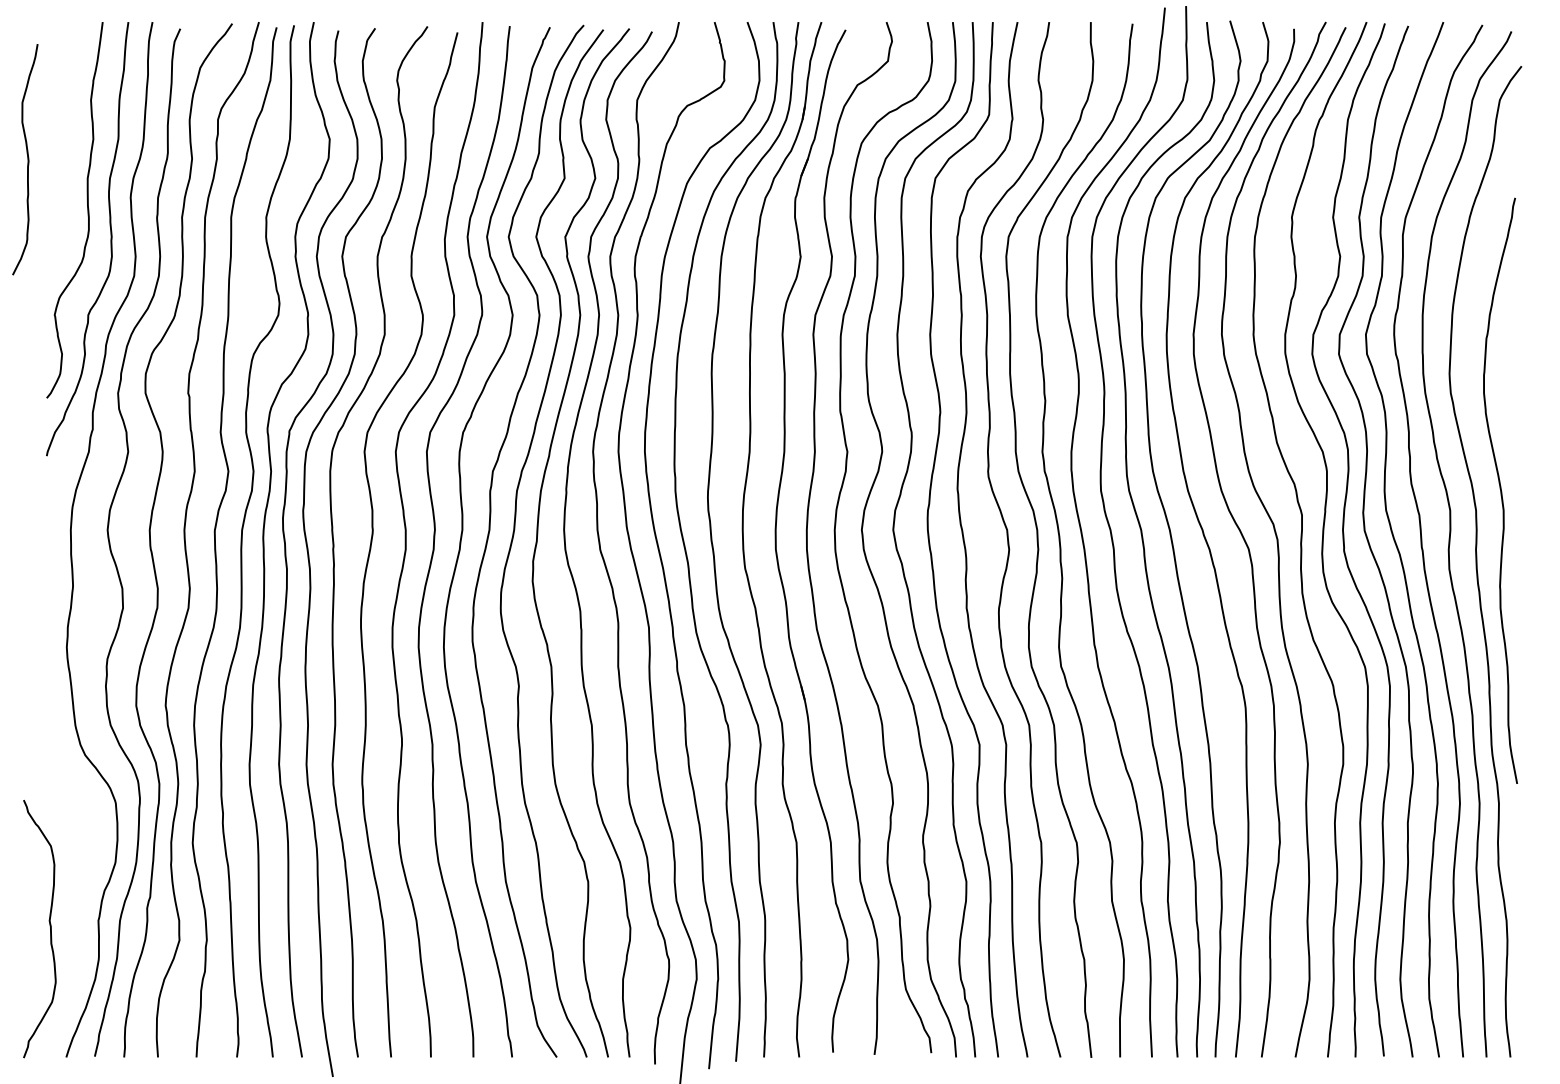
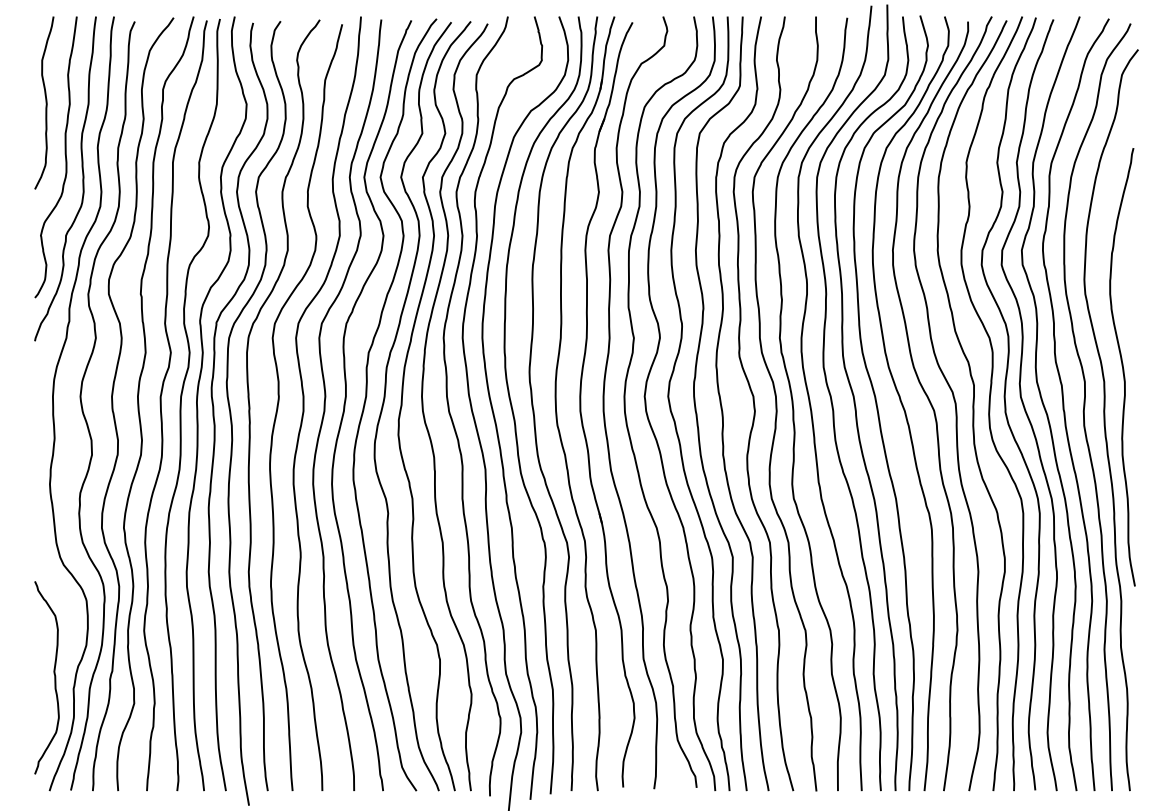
curve: (27, 159) -> (45, 102), moved
curve: (49, 926) -> (54, 675), moved

